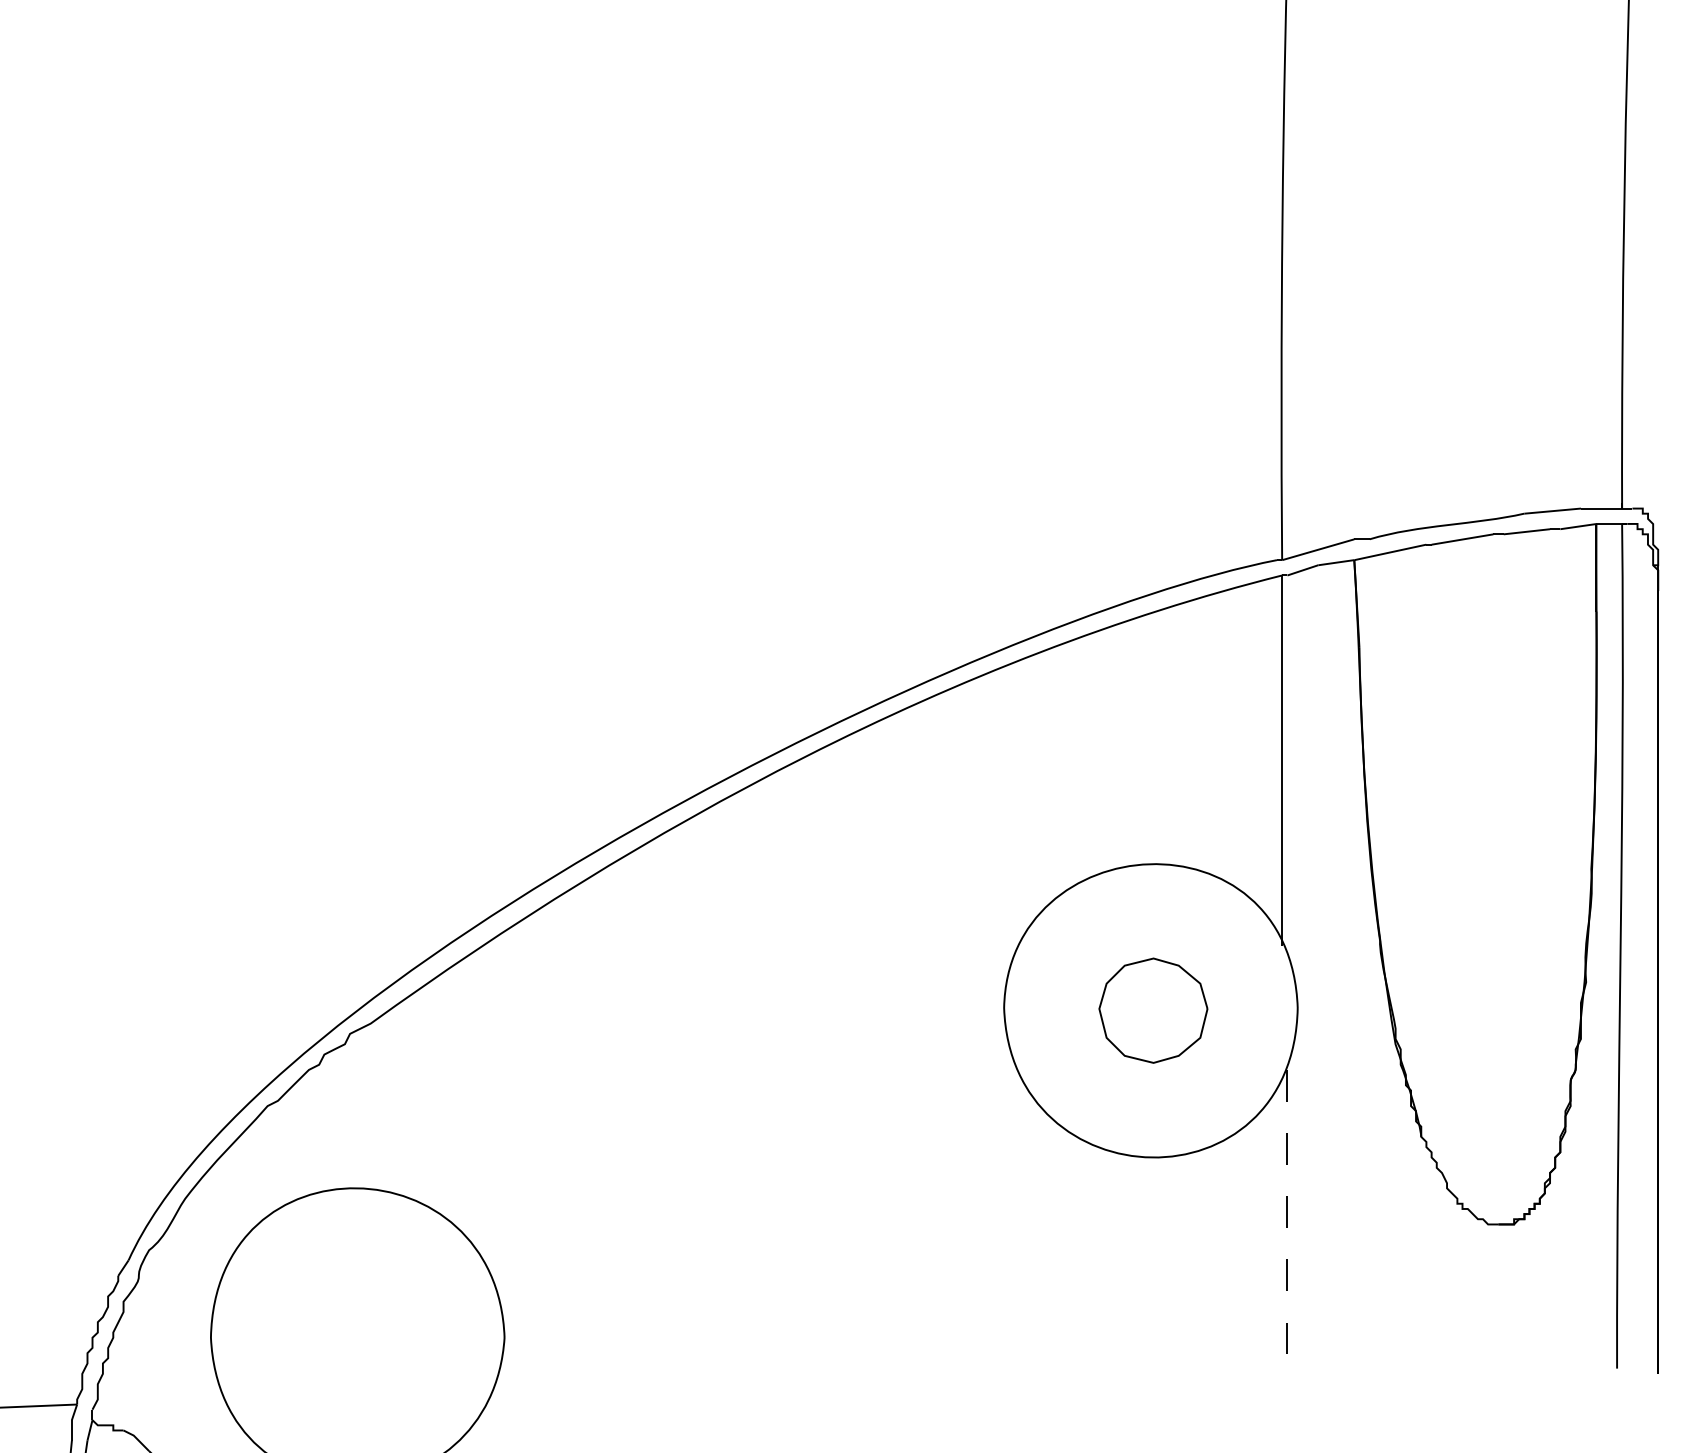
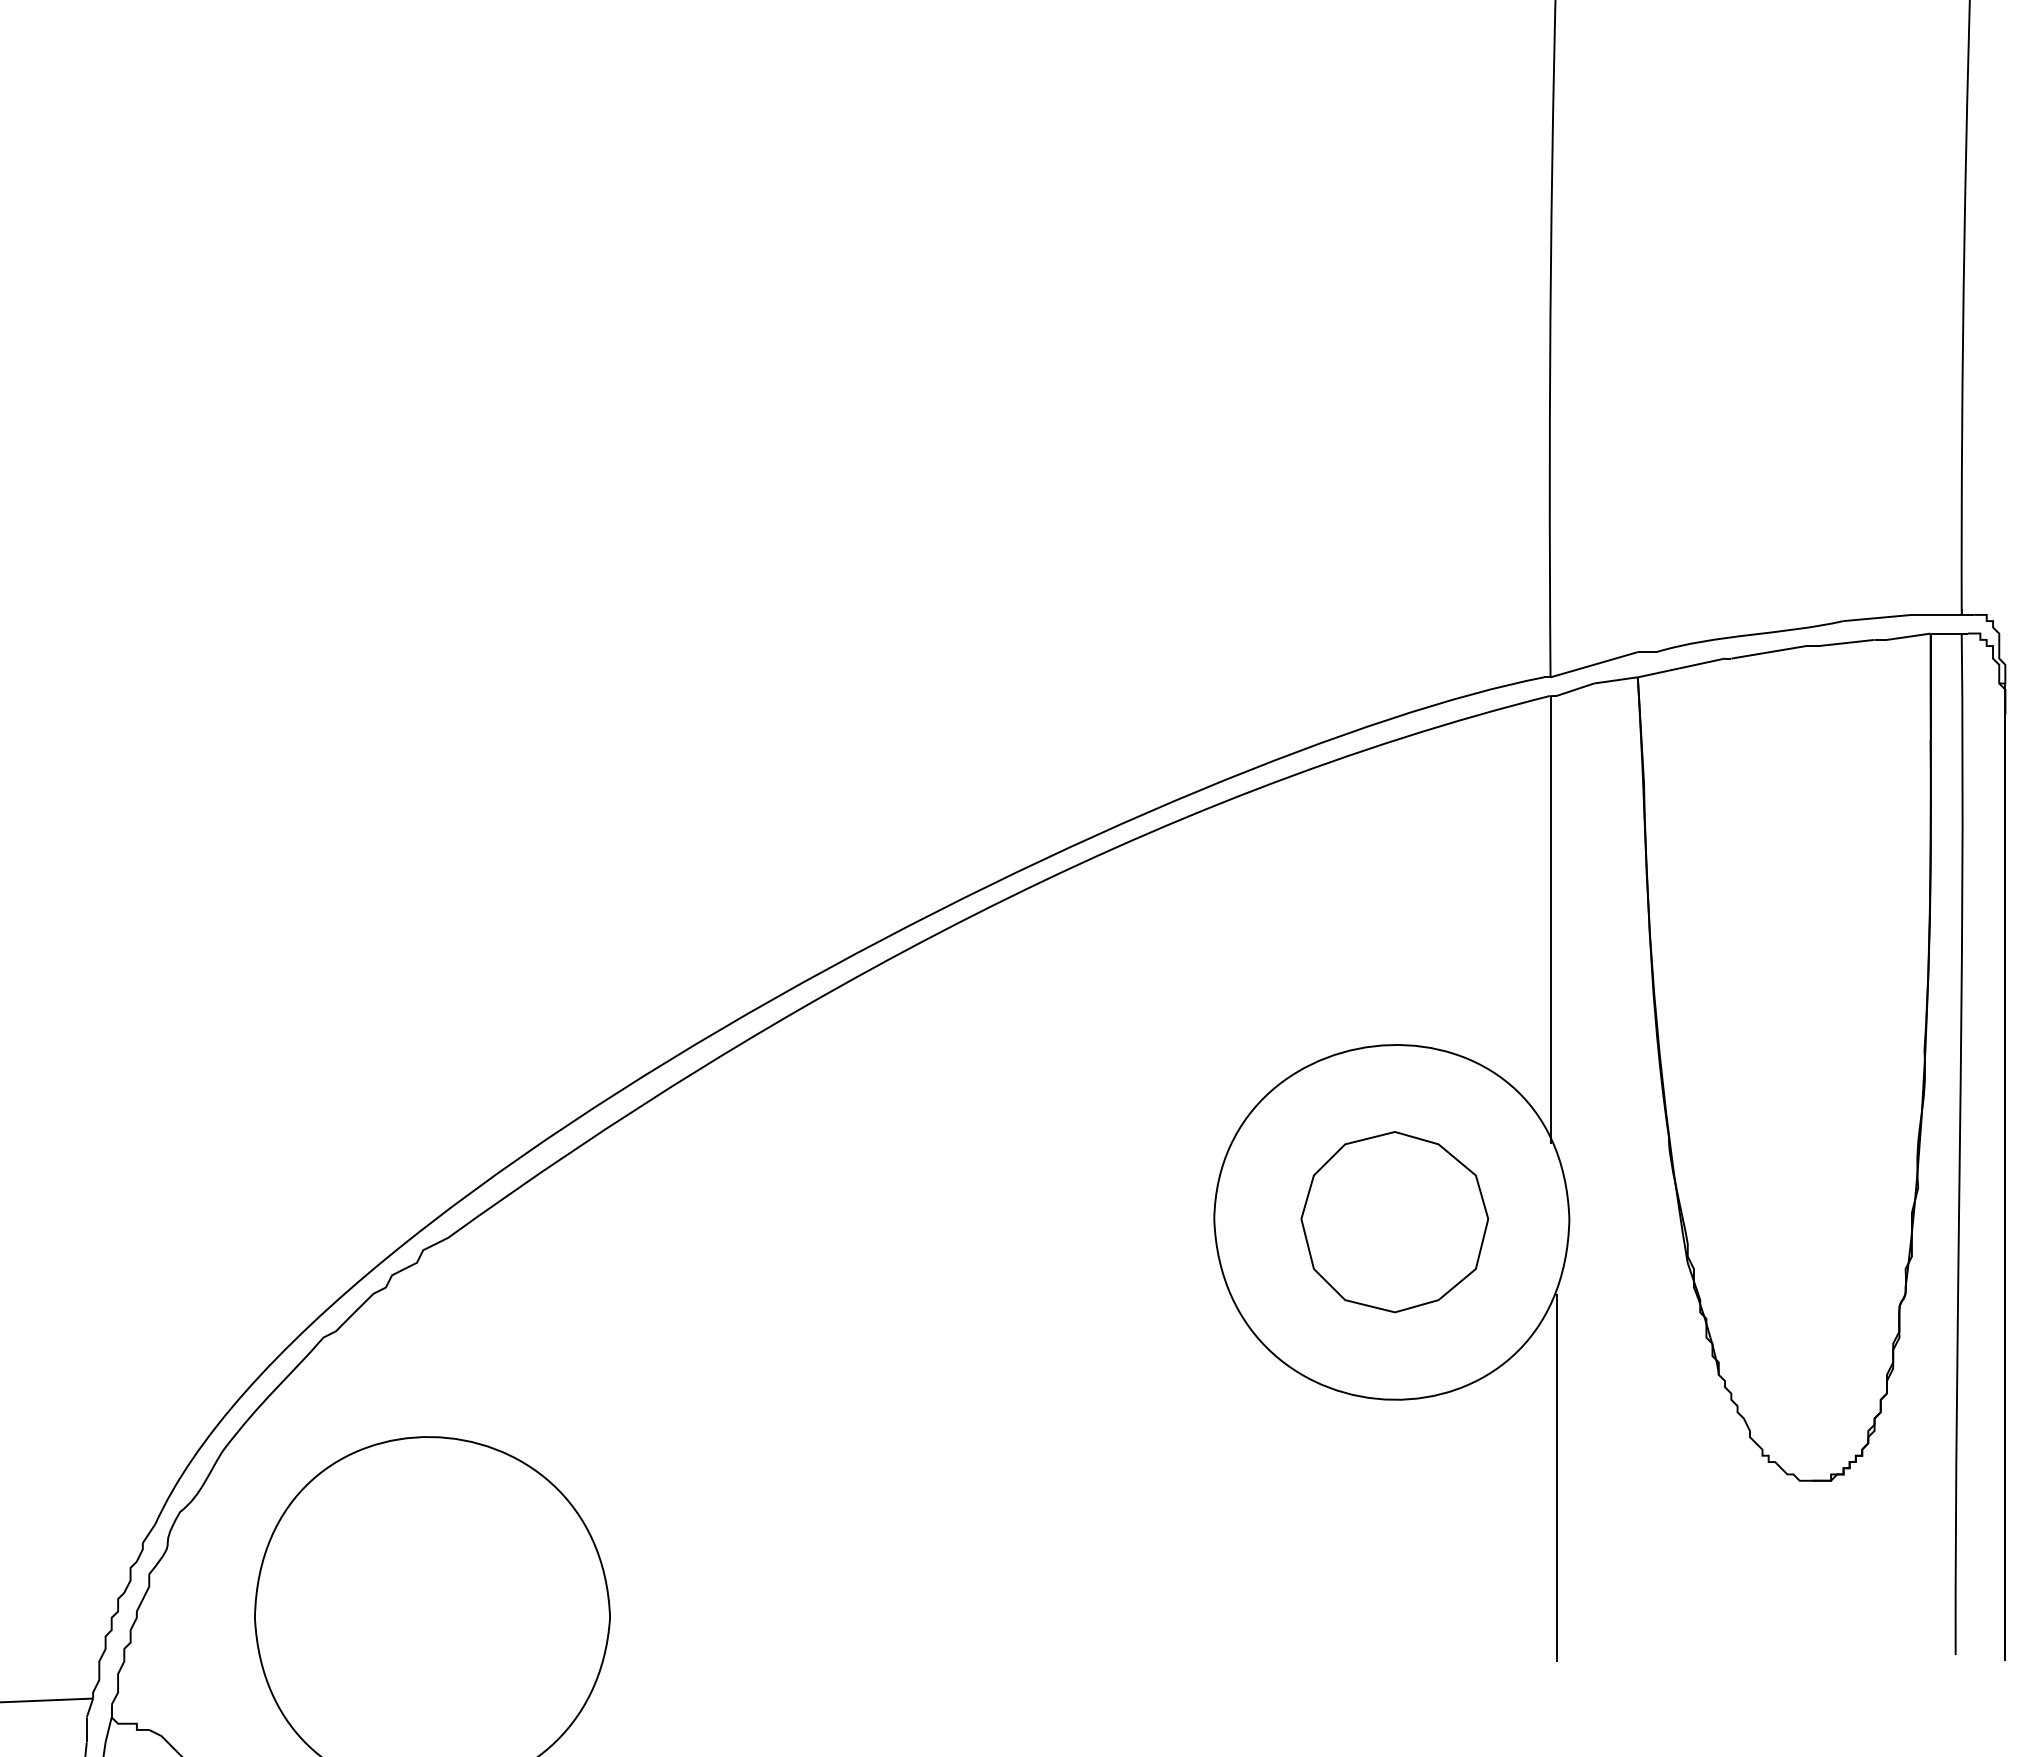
part: (1153, 1010) -> (1394, 1222), size x1.43
line: (1287, 1221) -> (1556, 1477), dashed -> solid

